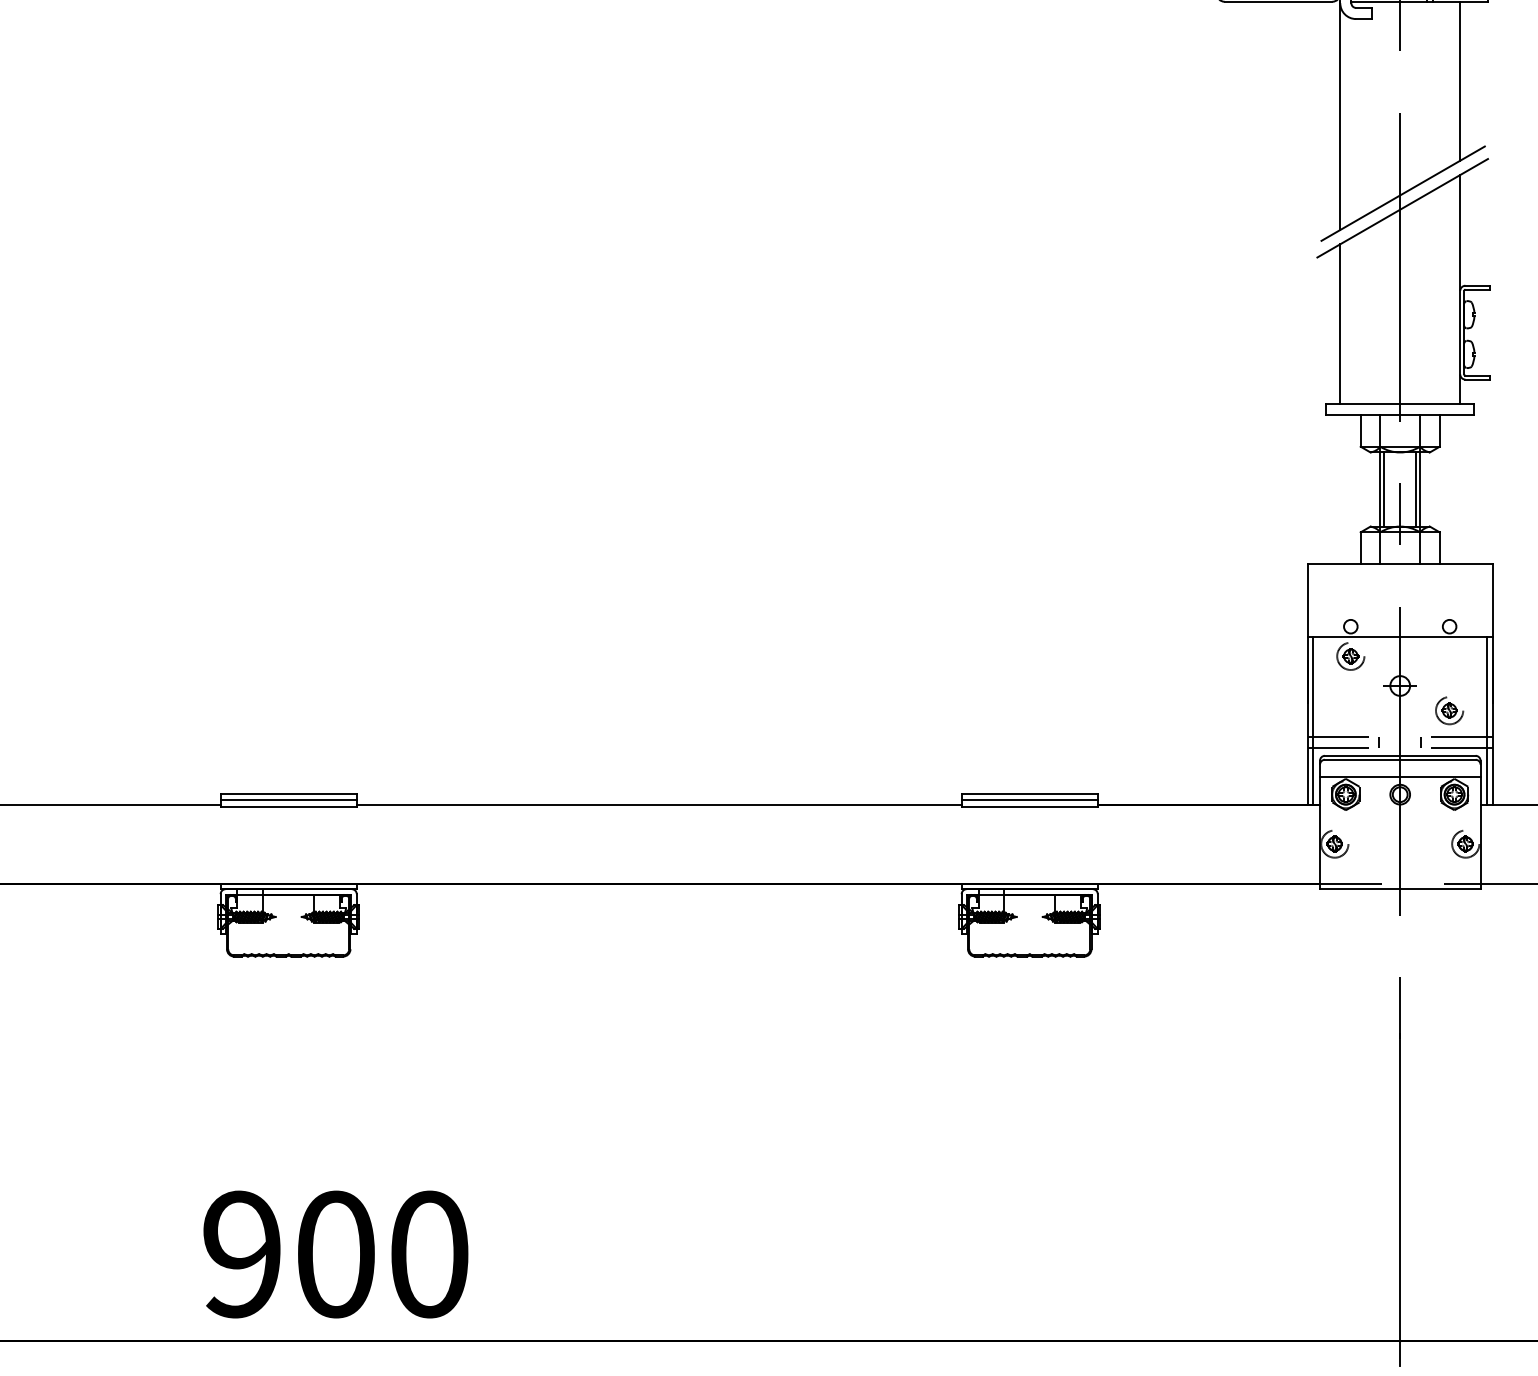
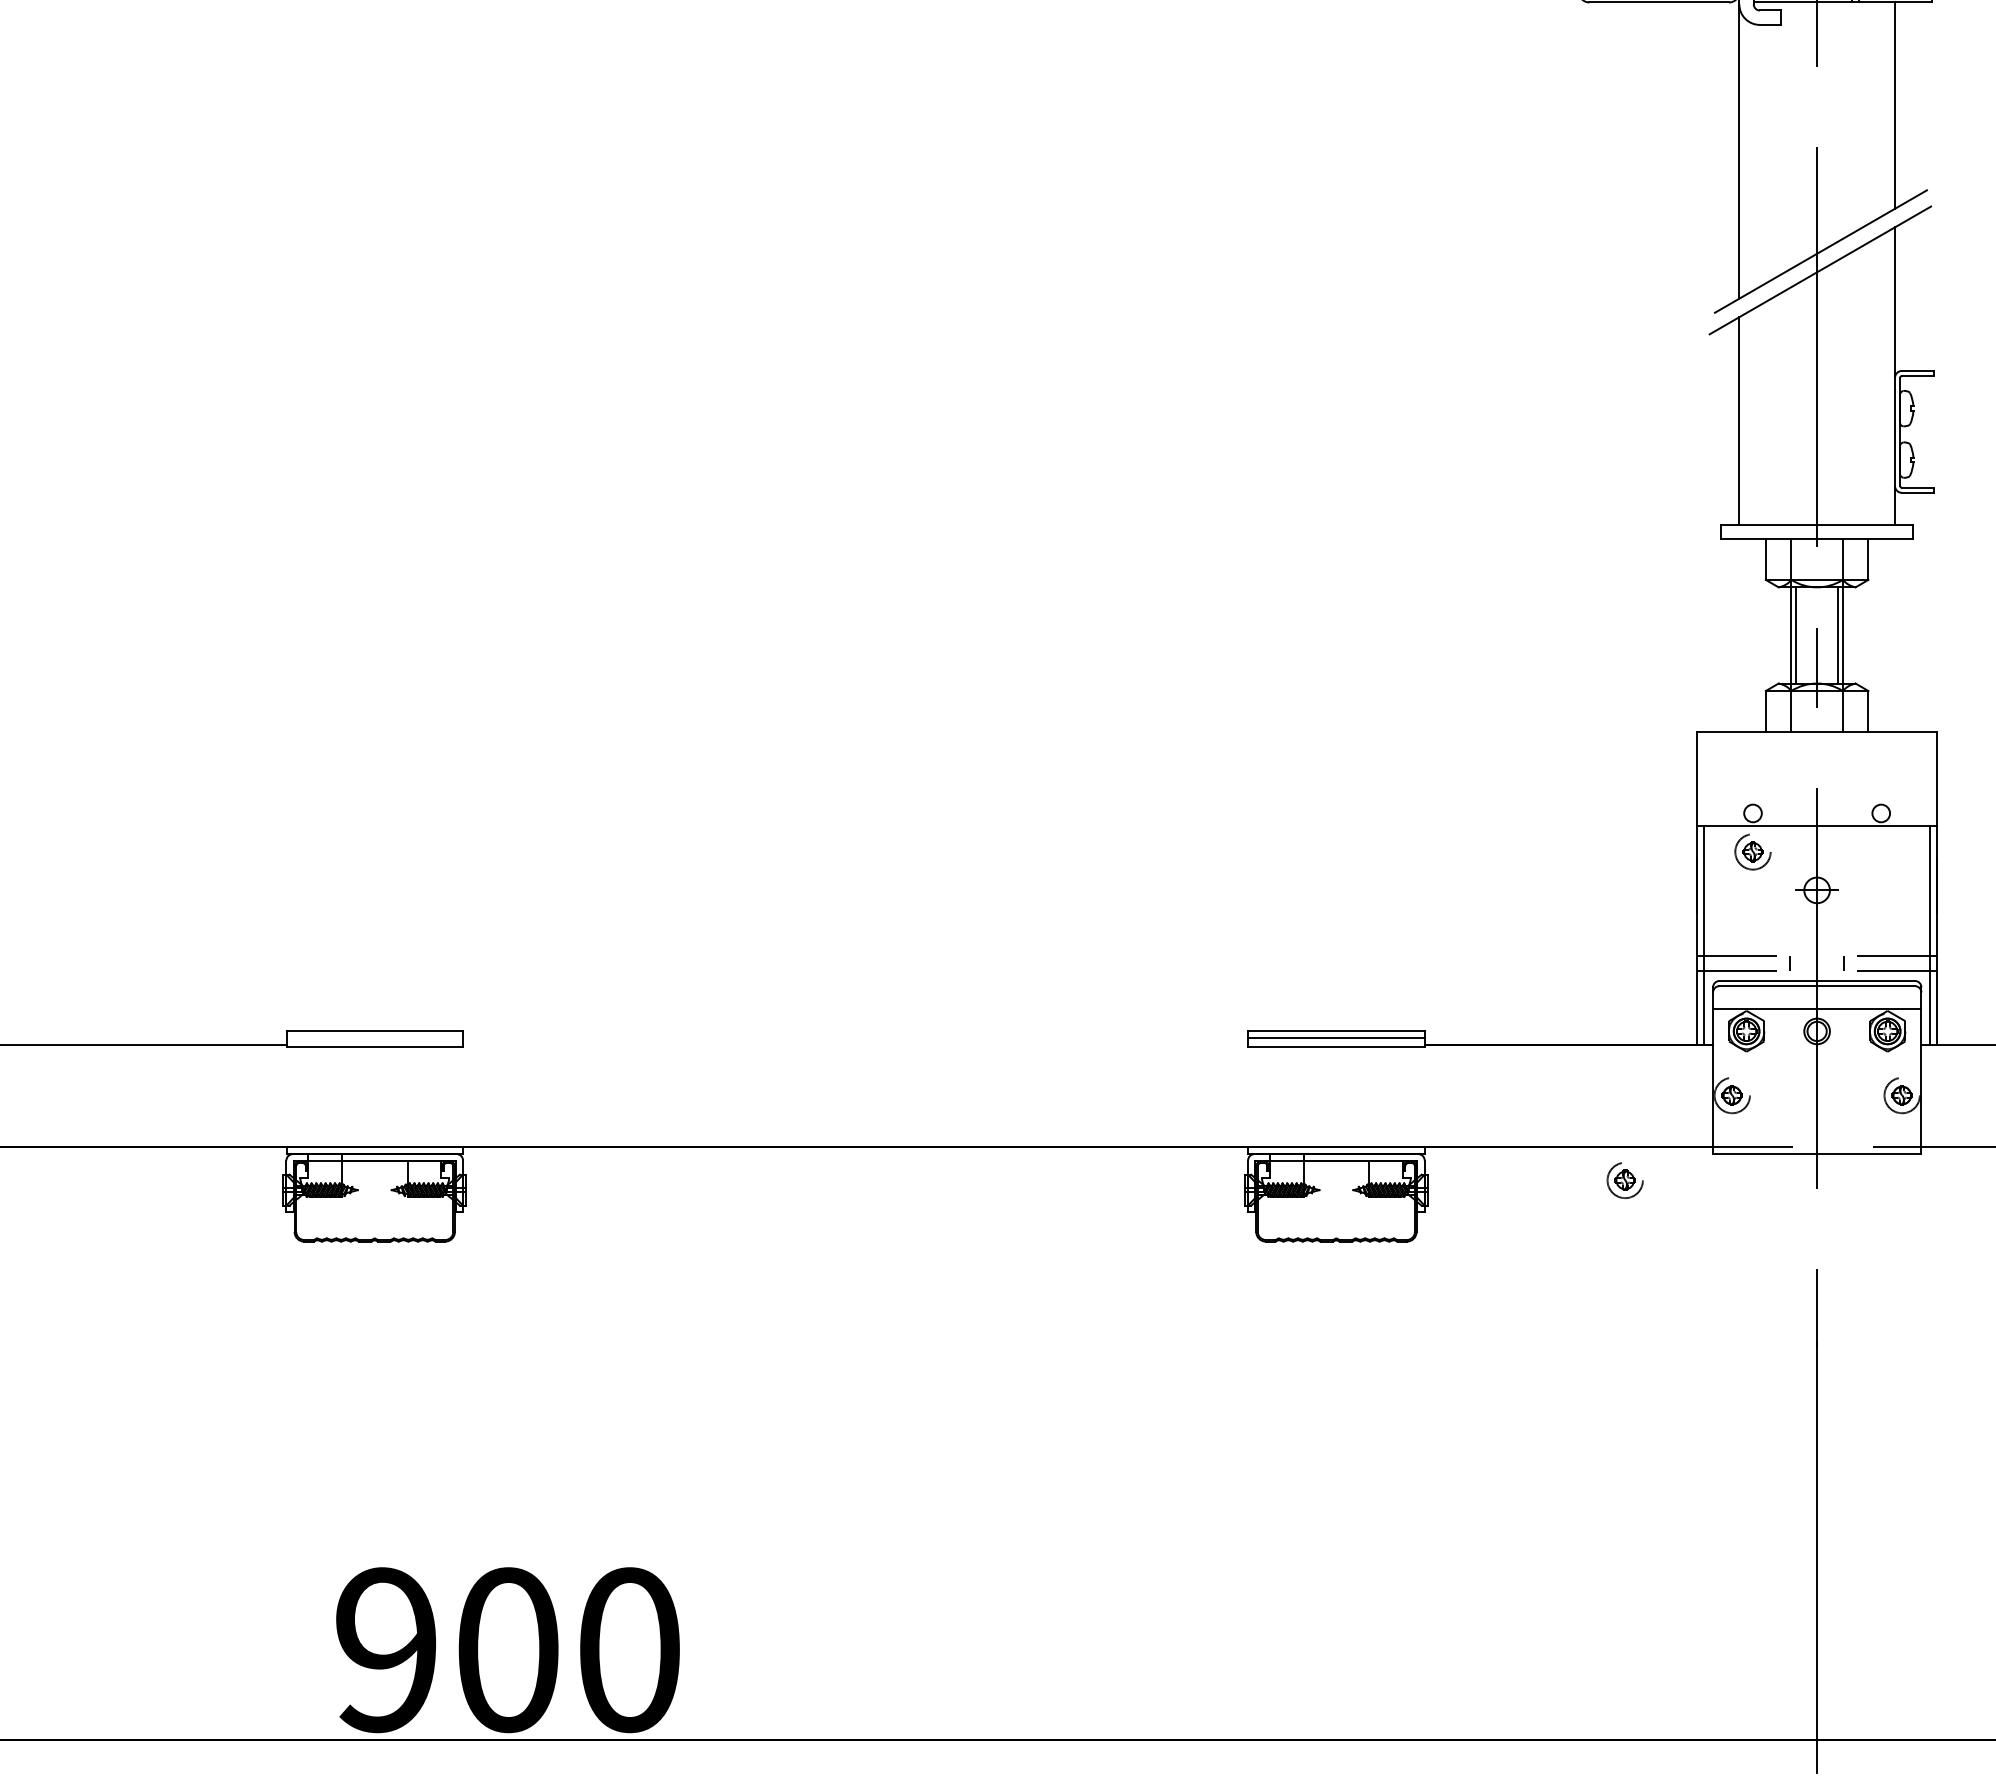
part: (1449, 710) -> (1624, 1180), moved
line: (288, 799) -> (374, 1037), removed
line: (659, 804) -> (855, 1044), removed
text: (335, 1254) -> (507, 1650), moved

